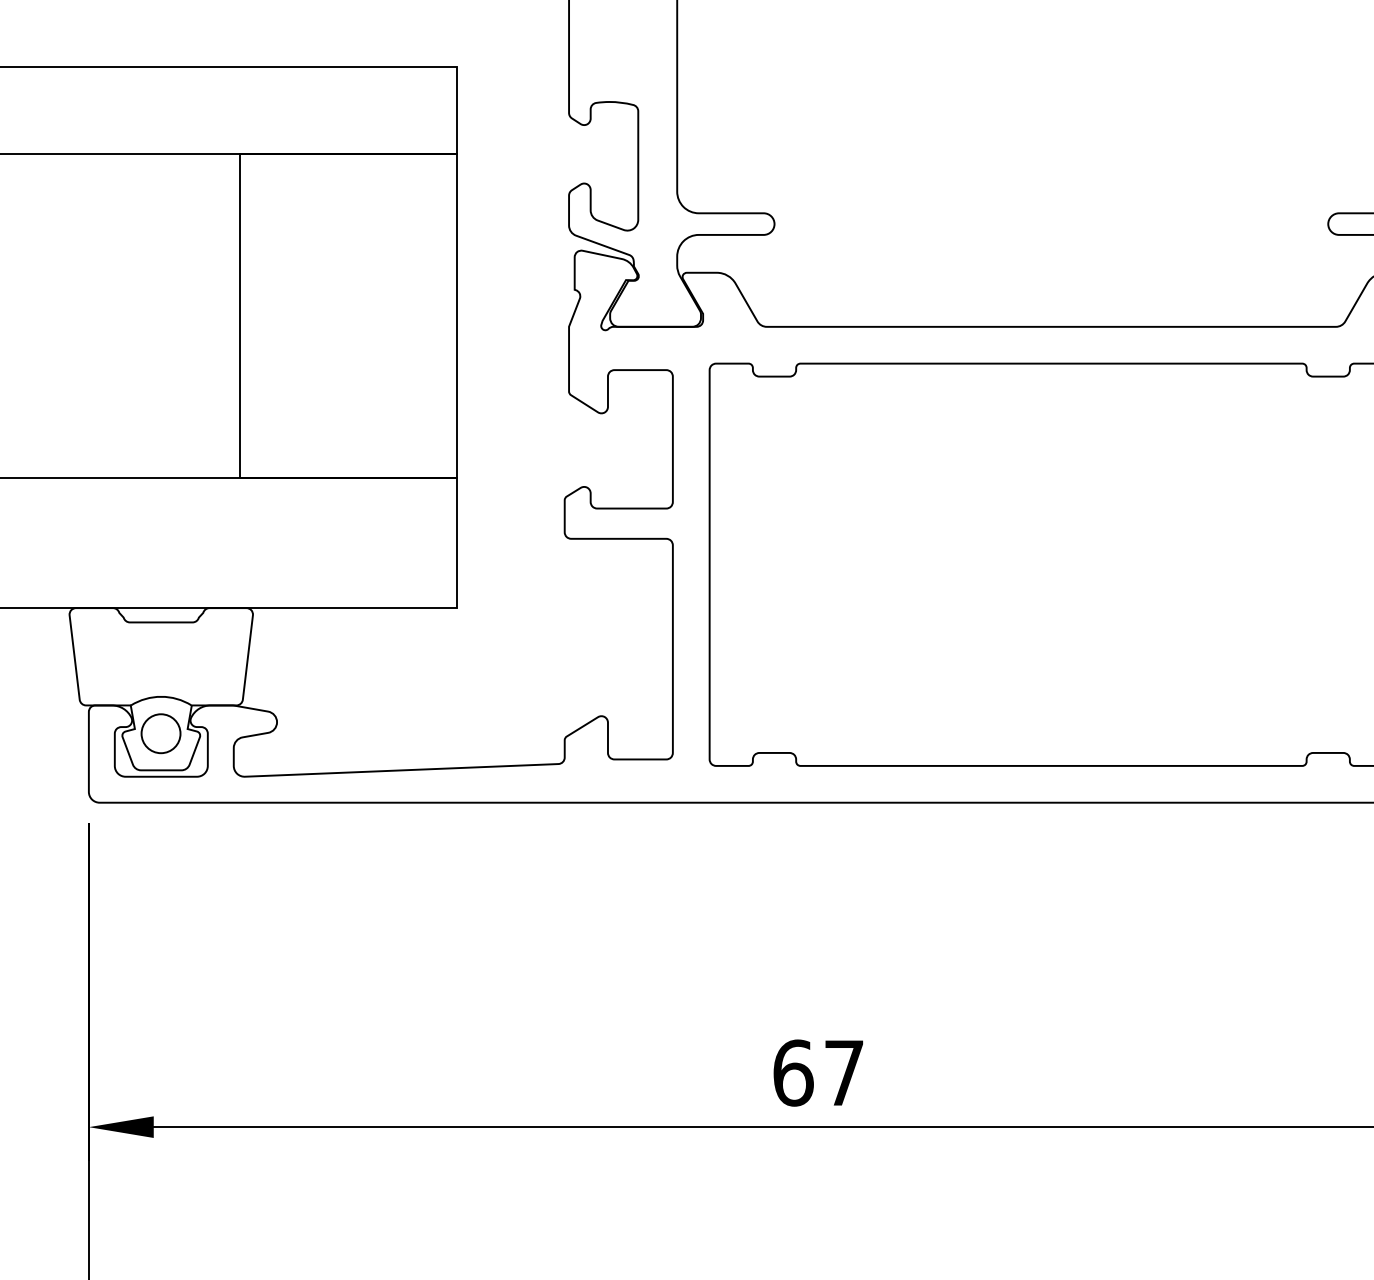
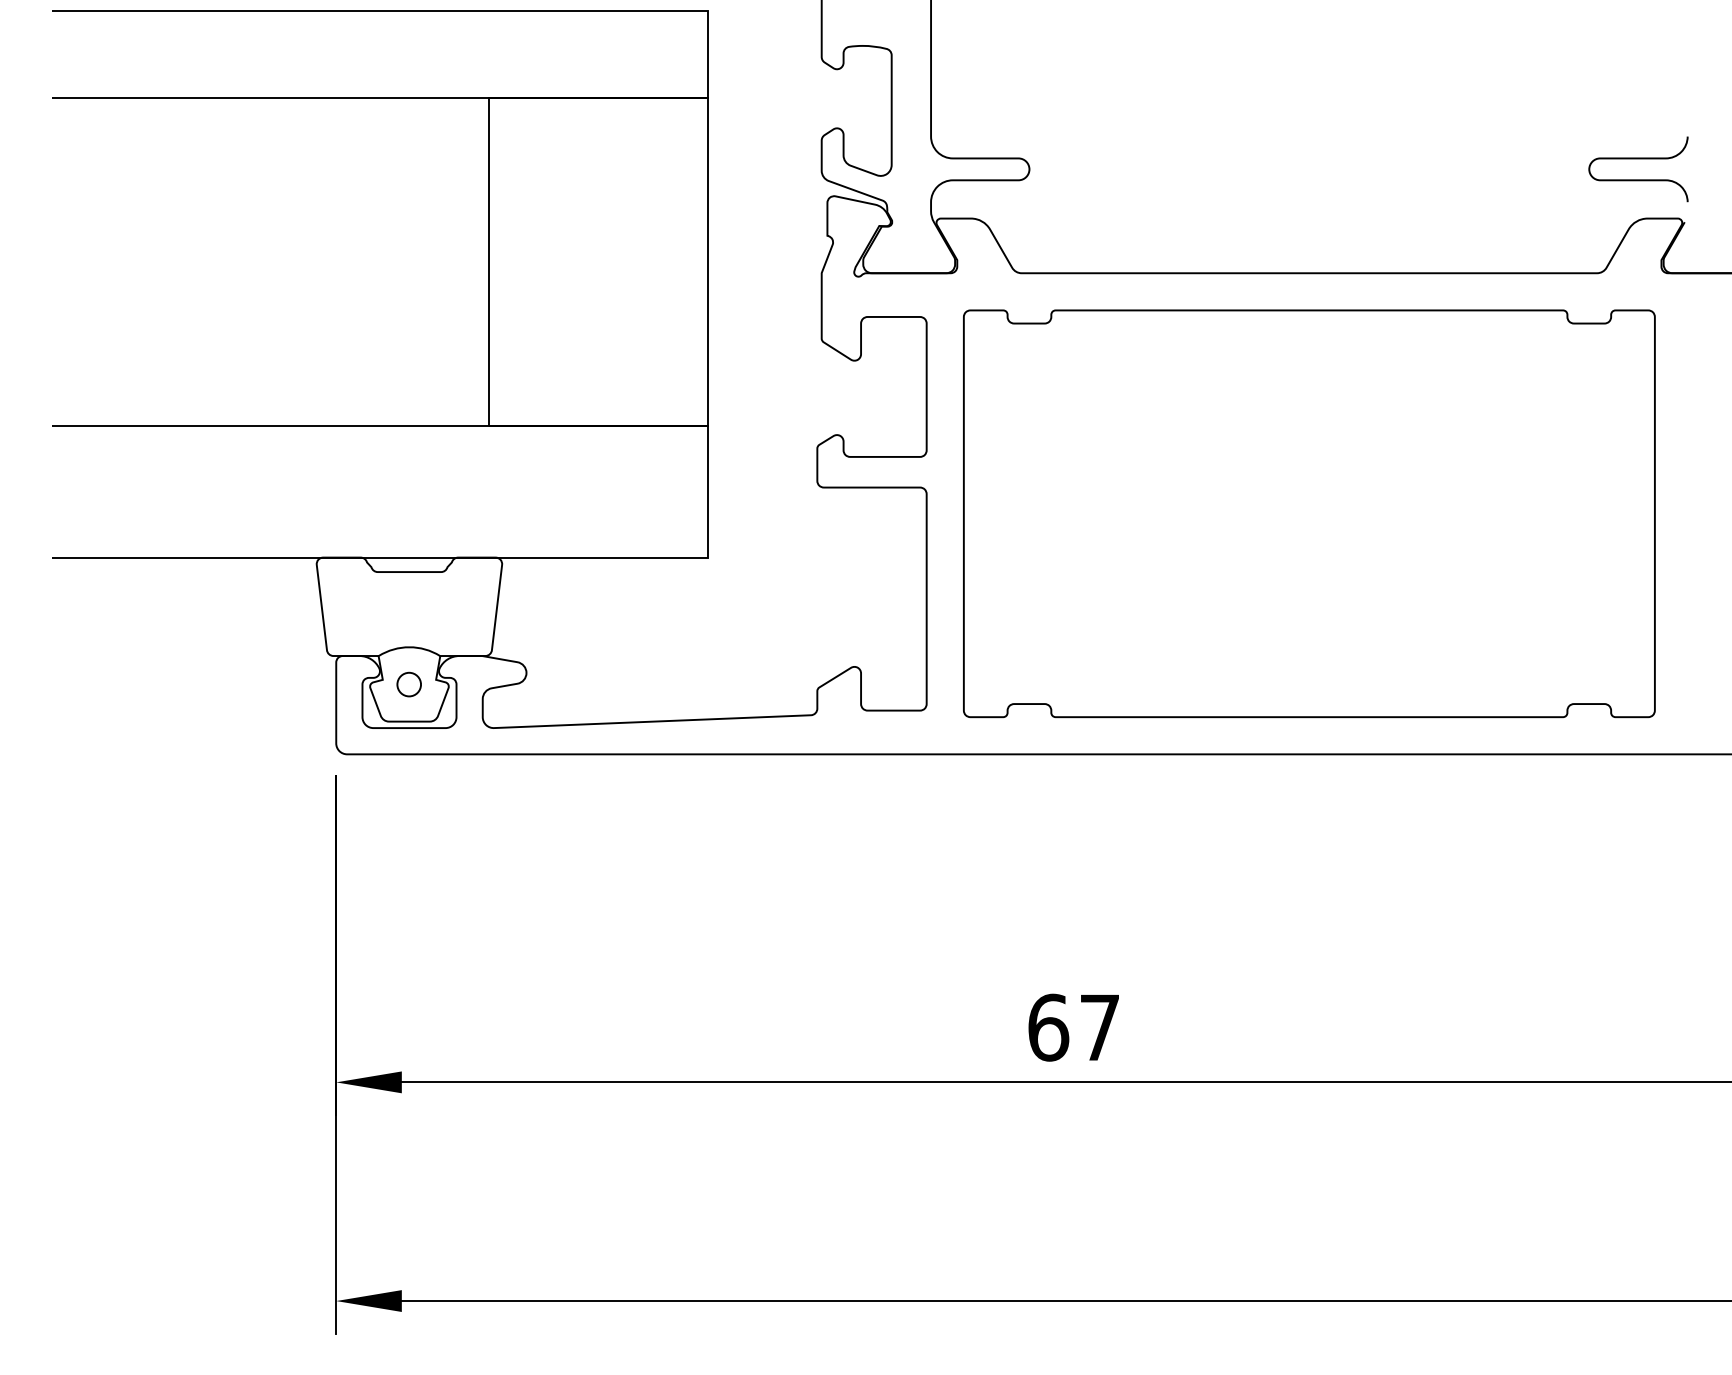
circle: (160, 733) -> (408, 684), size x0.6

